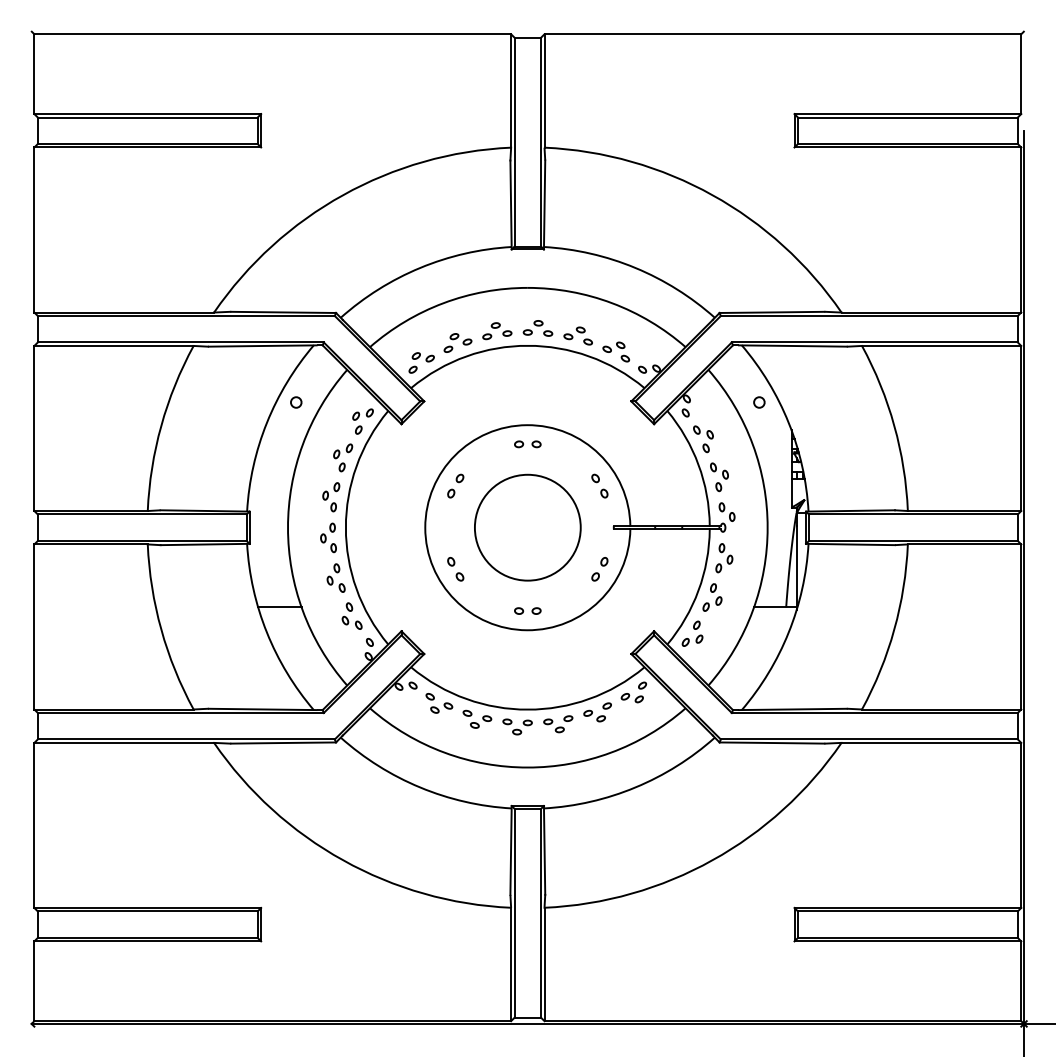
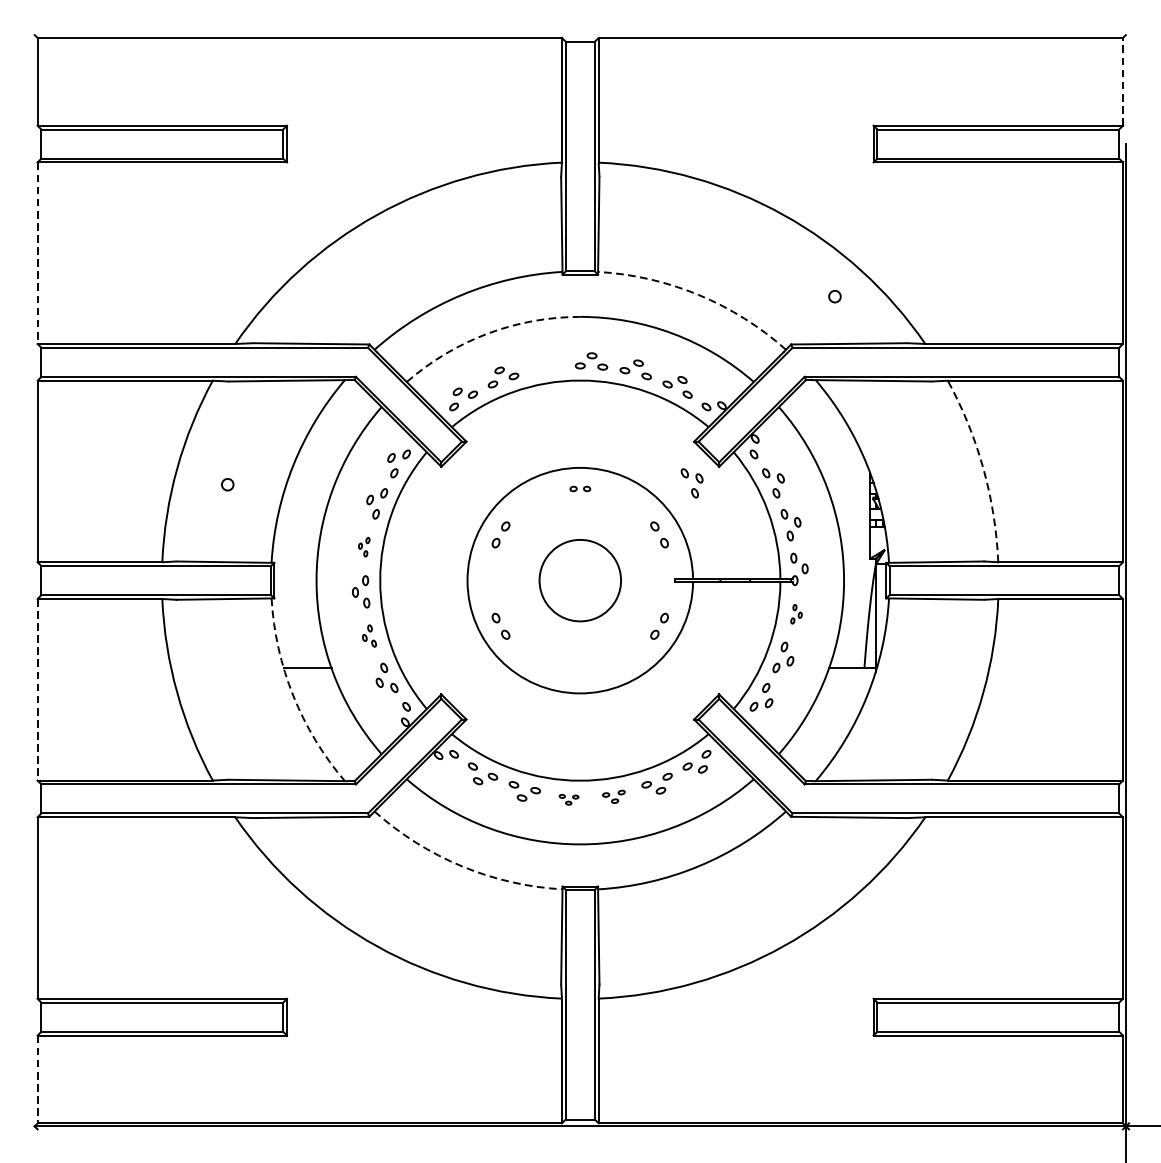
line: (1021, 74) -> (1123, 82), solid -> dashed
line: (34, 230) -> (37, 253), solid -> dashed
arc: (635, 267) -> (698, 294), solid -> dashed
arc: (443, 303) -> (487, 334), solid -> dashed
part: (497, 331) -> (546, 364), removed
circle: (296, 402) -> (228, 484), moved
circle: (759, 402) -> (835, 296), moved
arc: (894, 425) -> (983, 468), solid -> dashed
part: (629, 439) -> (692, 483), added
part: (527, 444) -> (579, 489), size x0.7
part: (331, 497) -> (364, 547), size x0.6
circle: (527, 527) -> (579, 580), size x0.7
part: (724, 558) -> (796, 614), size x0.6
part: (335, 577) -> (368, 635), size x0.7
part: (527, 610) -> (579, 671), removed
line: (34, 626) -> (37, 689), solid -> dashed
arc: (266, 632) -> (292, 695), solid -> dashed
part: (558, 724) -> (614, 797), size x0.7
part: (517, 726) -> (568, 799), size x0.6
arc: (420, 787) -> (462, 866), solid -> dashed
line: (34, 981) -> (37, 1079), solid -> dashed

